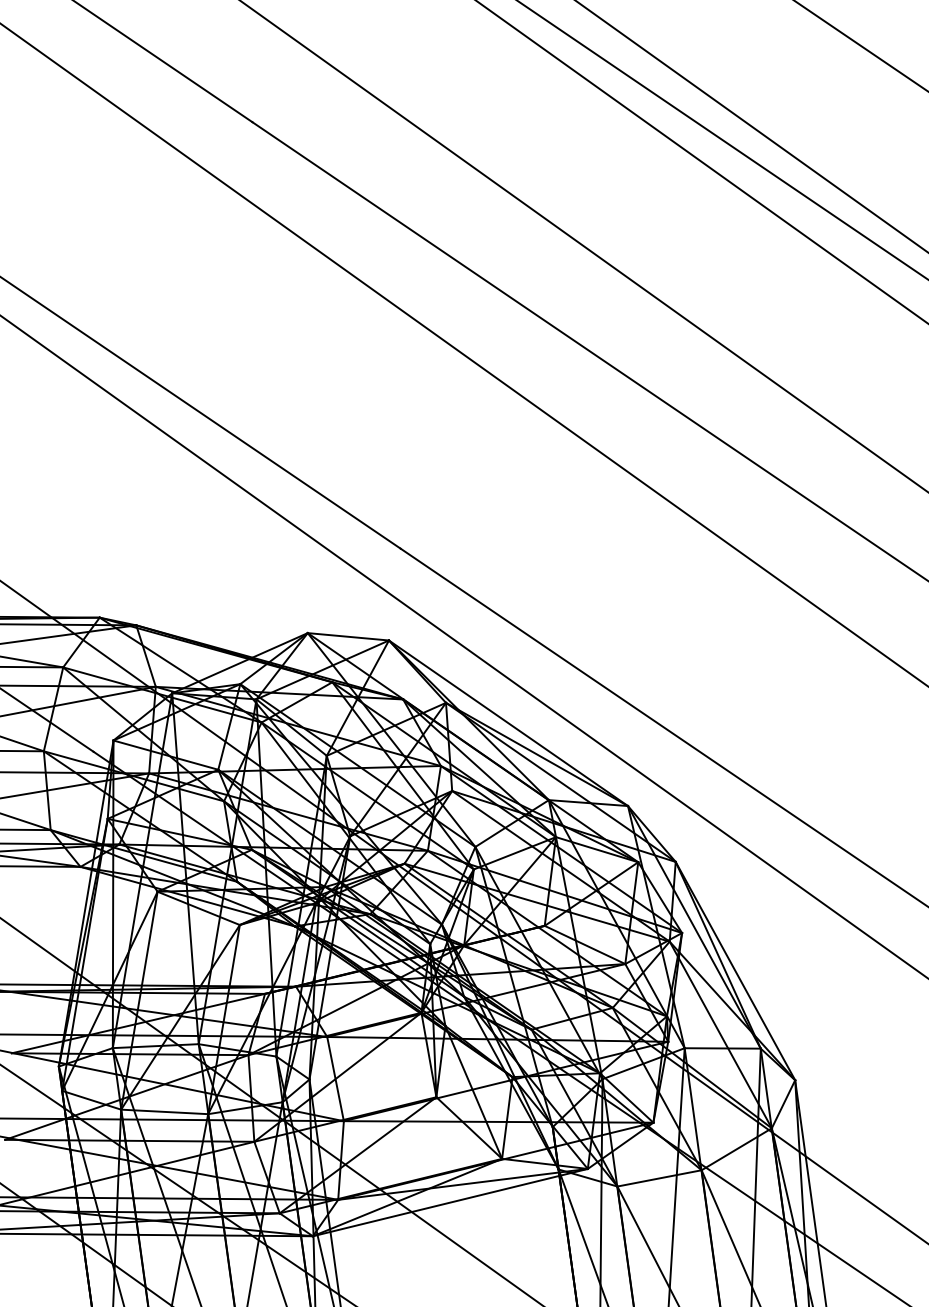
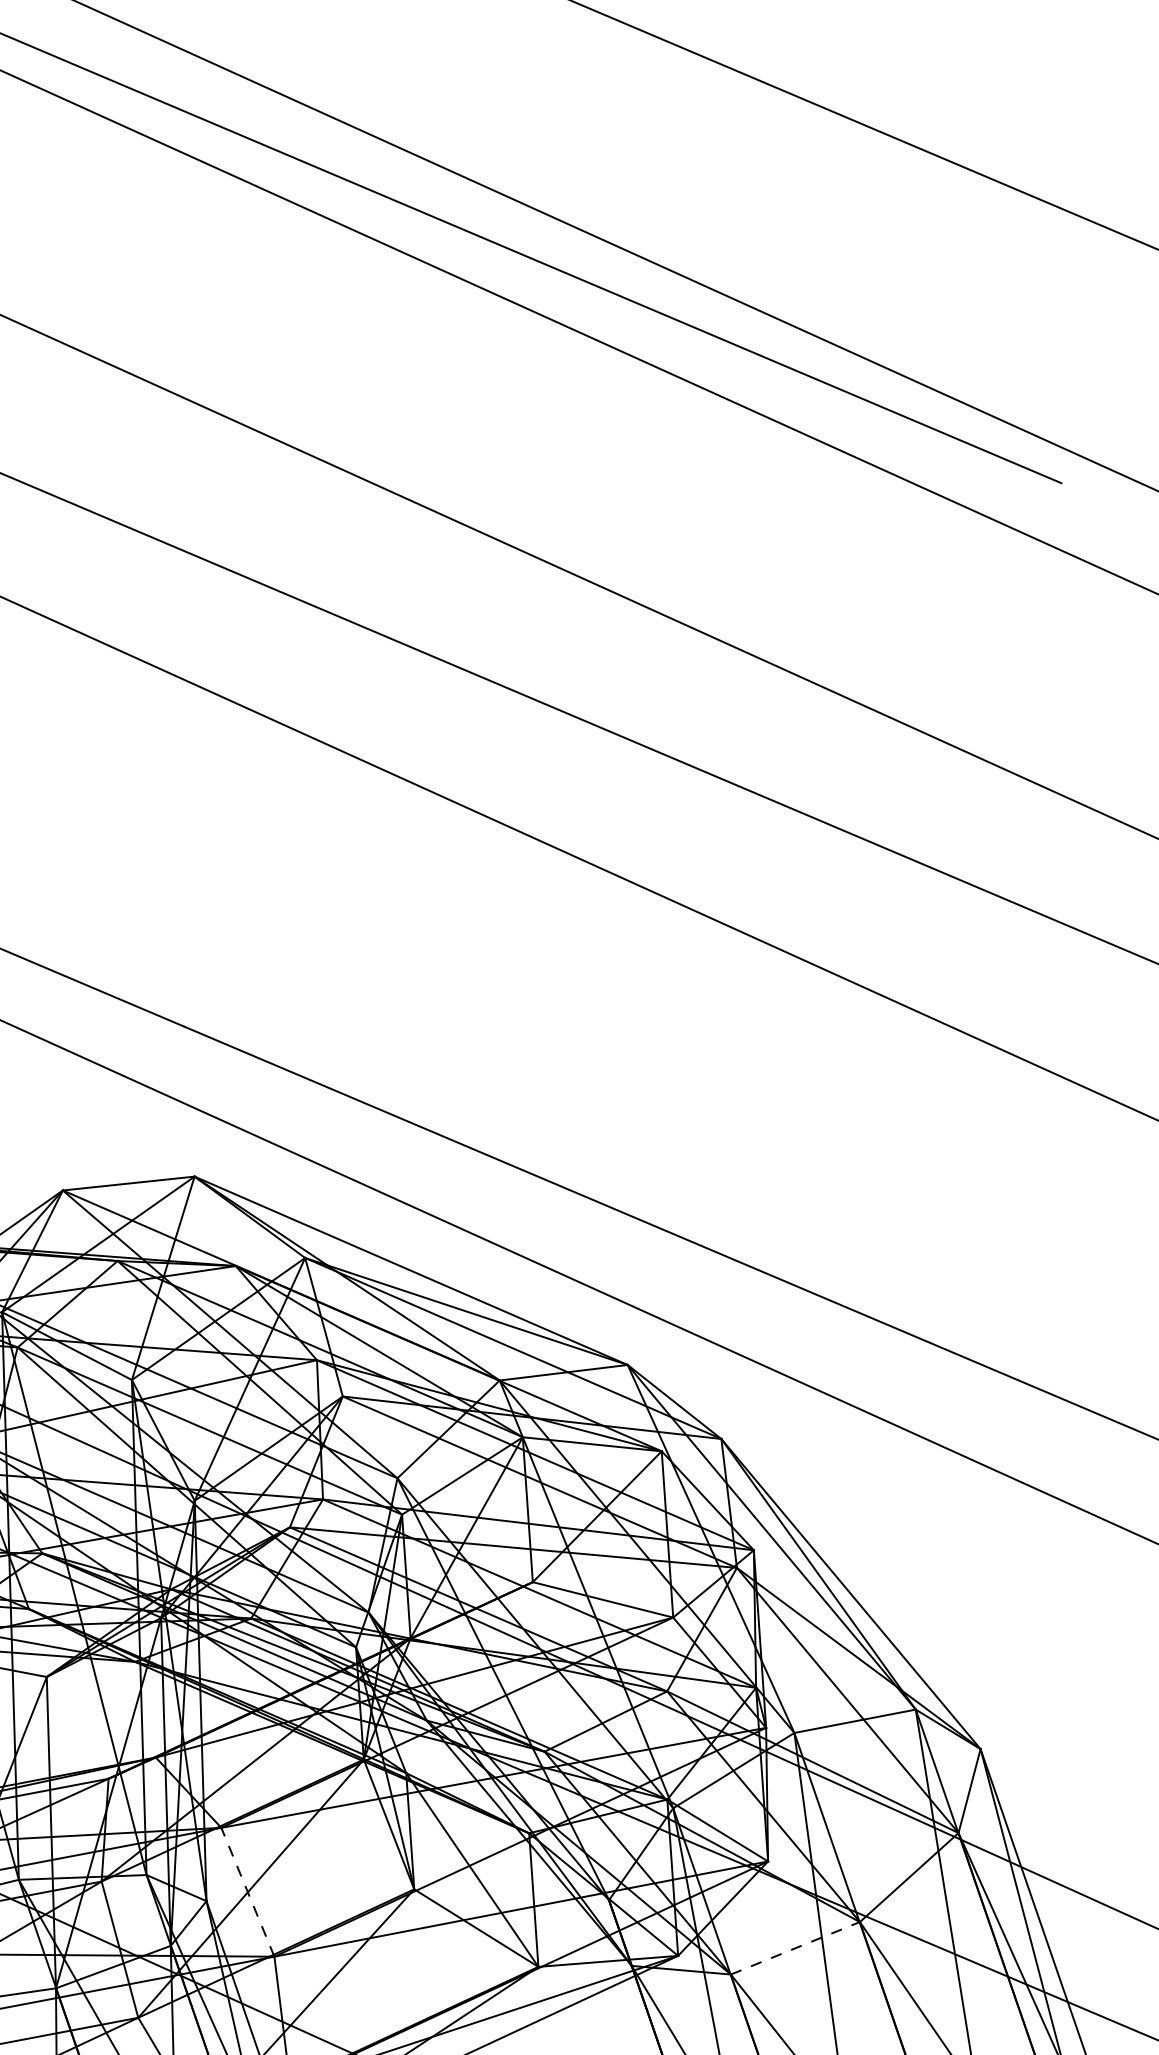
line: (335, 1079) -> (247, 1892), solid -> dashed
line: (659, 1178) -> (795, 1948), solid -> dashed

